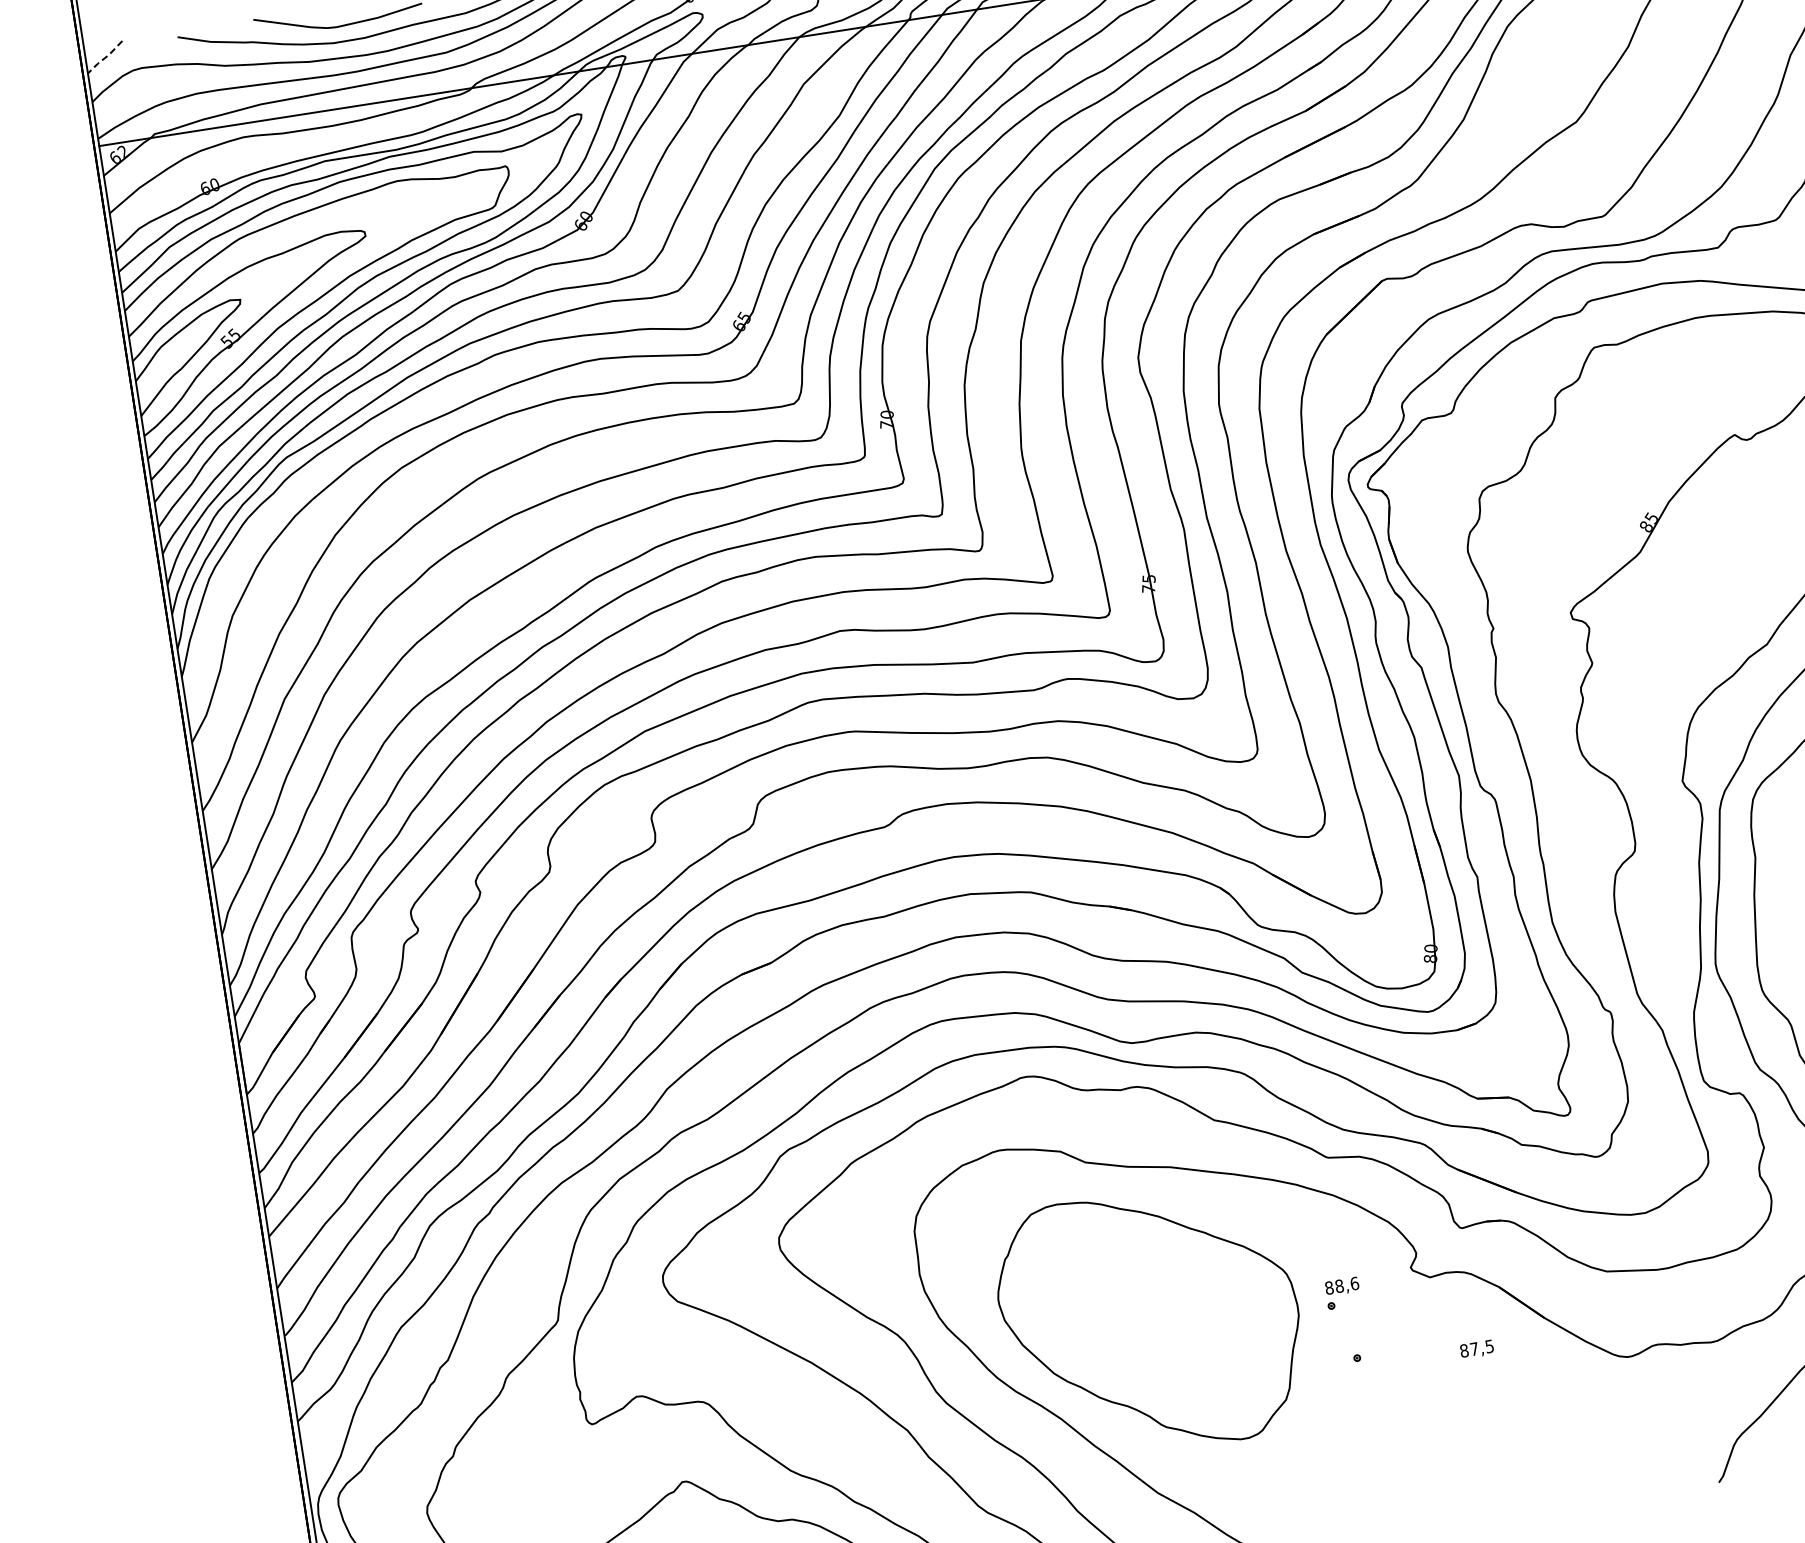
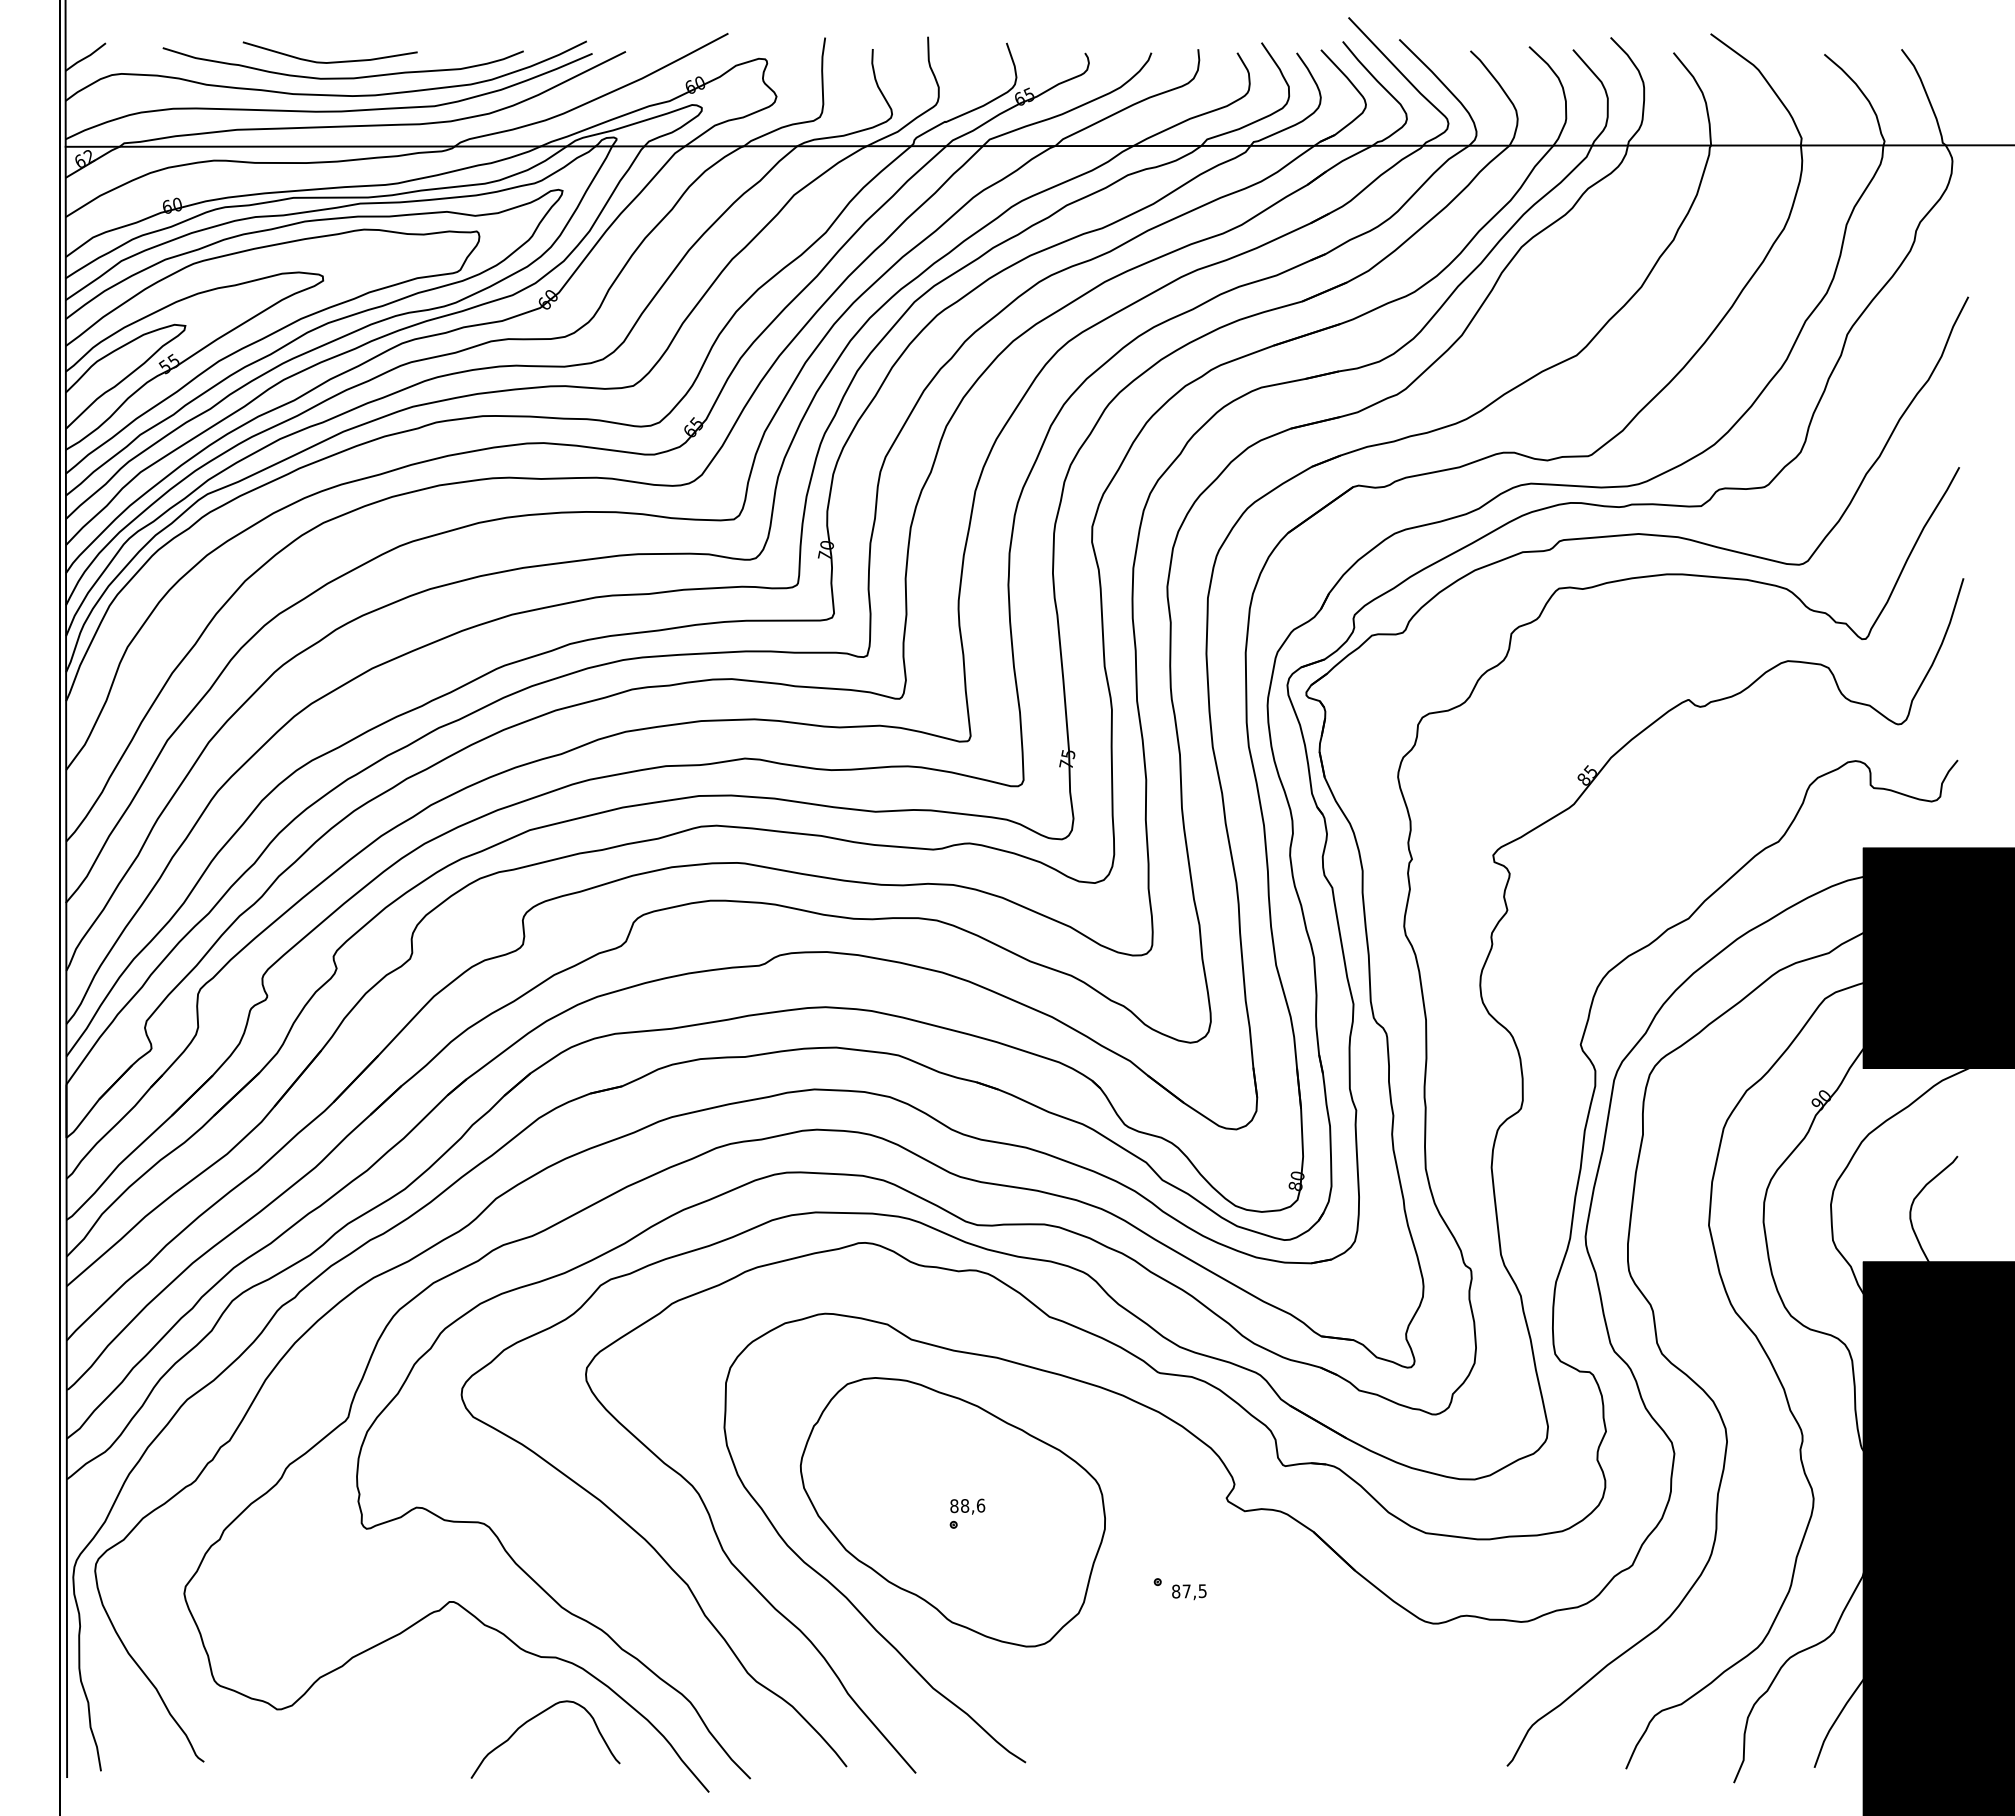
line: (105, 57) -> (86, 57), dashed -> solid
part: (1343, 1293) -> (967, 1513), moved
text: (1477, 1349) -> (1189, 1592), moved

